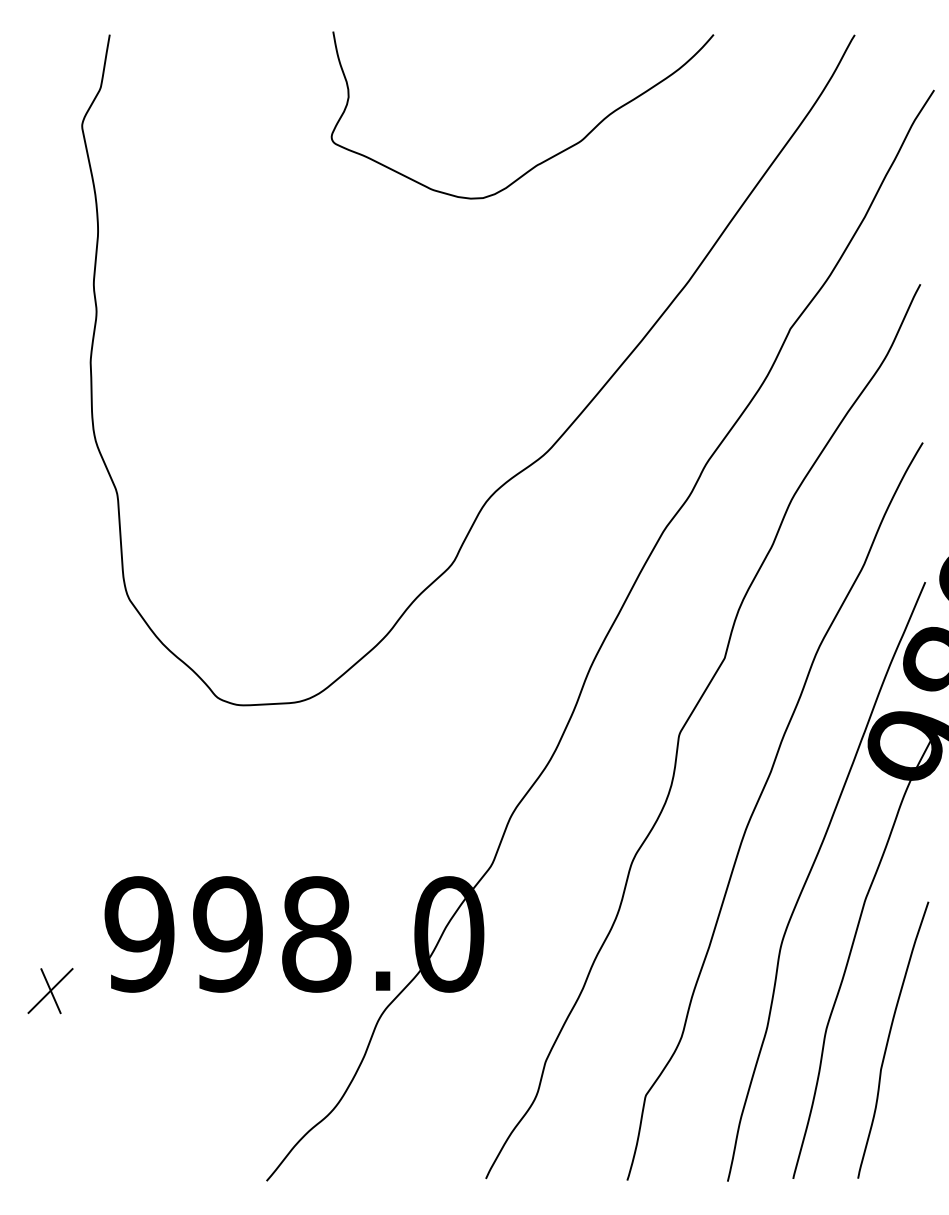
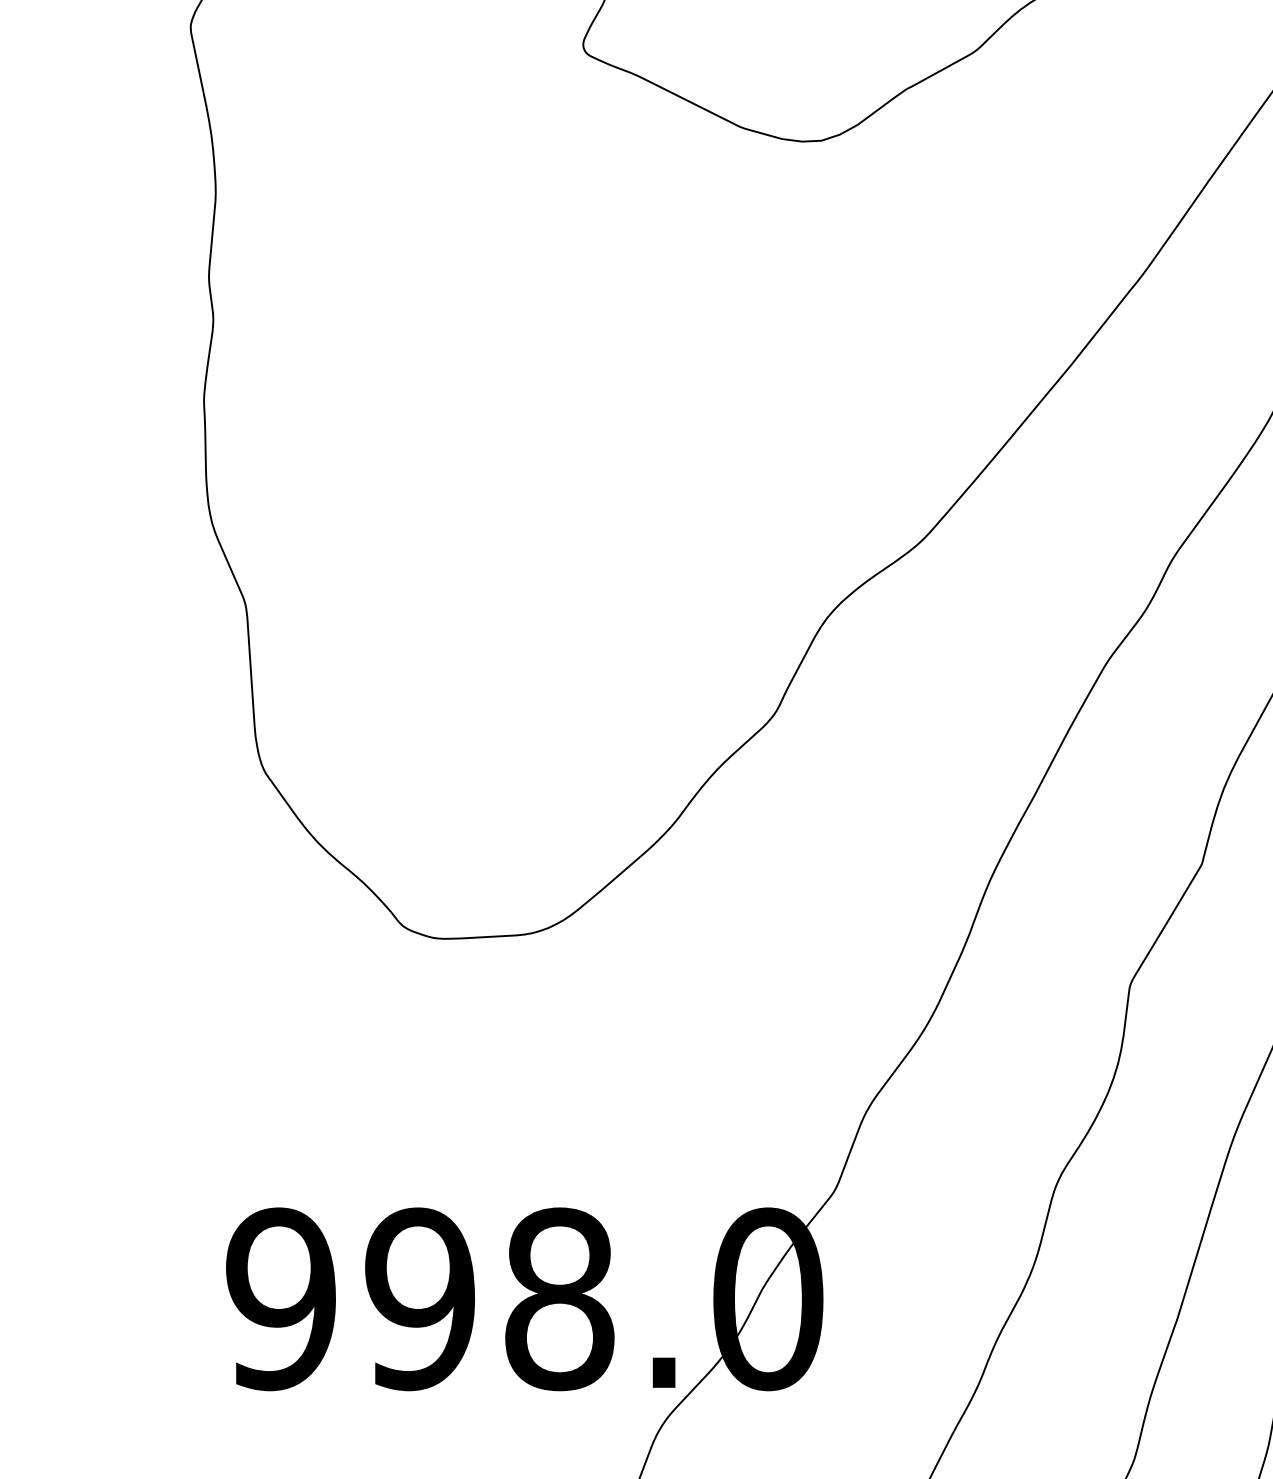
part: (50, 991) -> (140, 1389), removed

